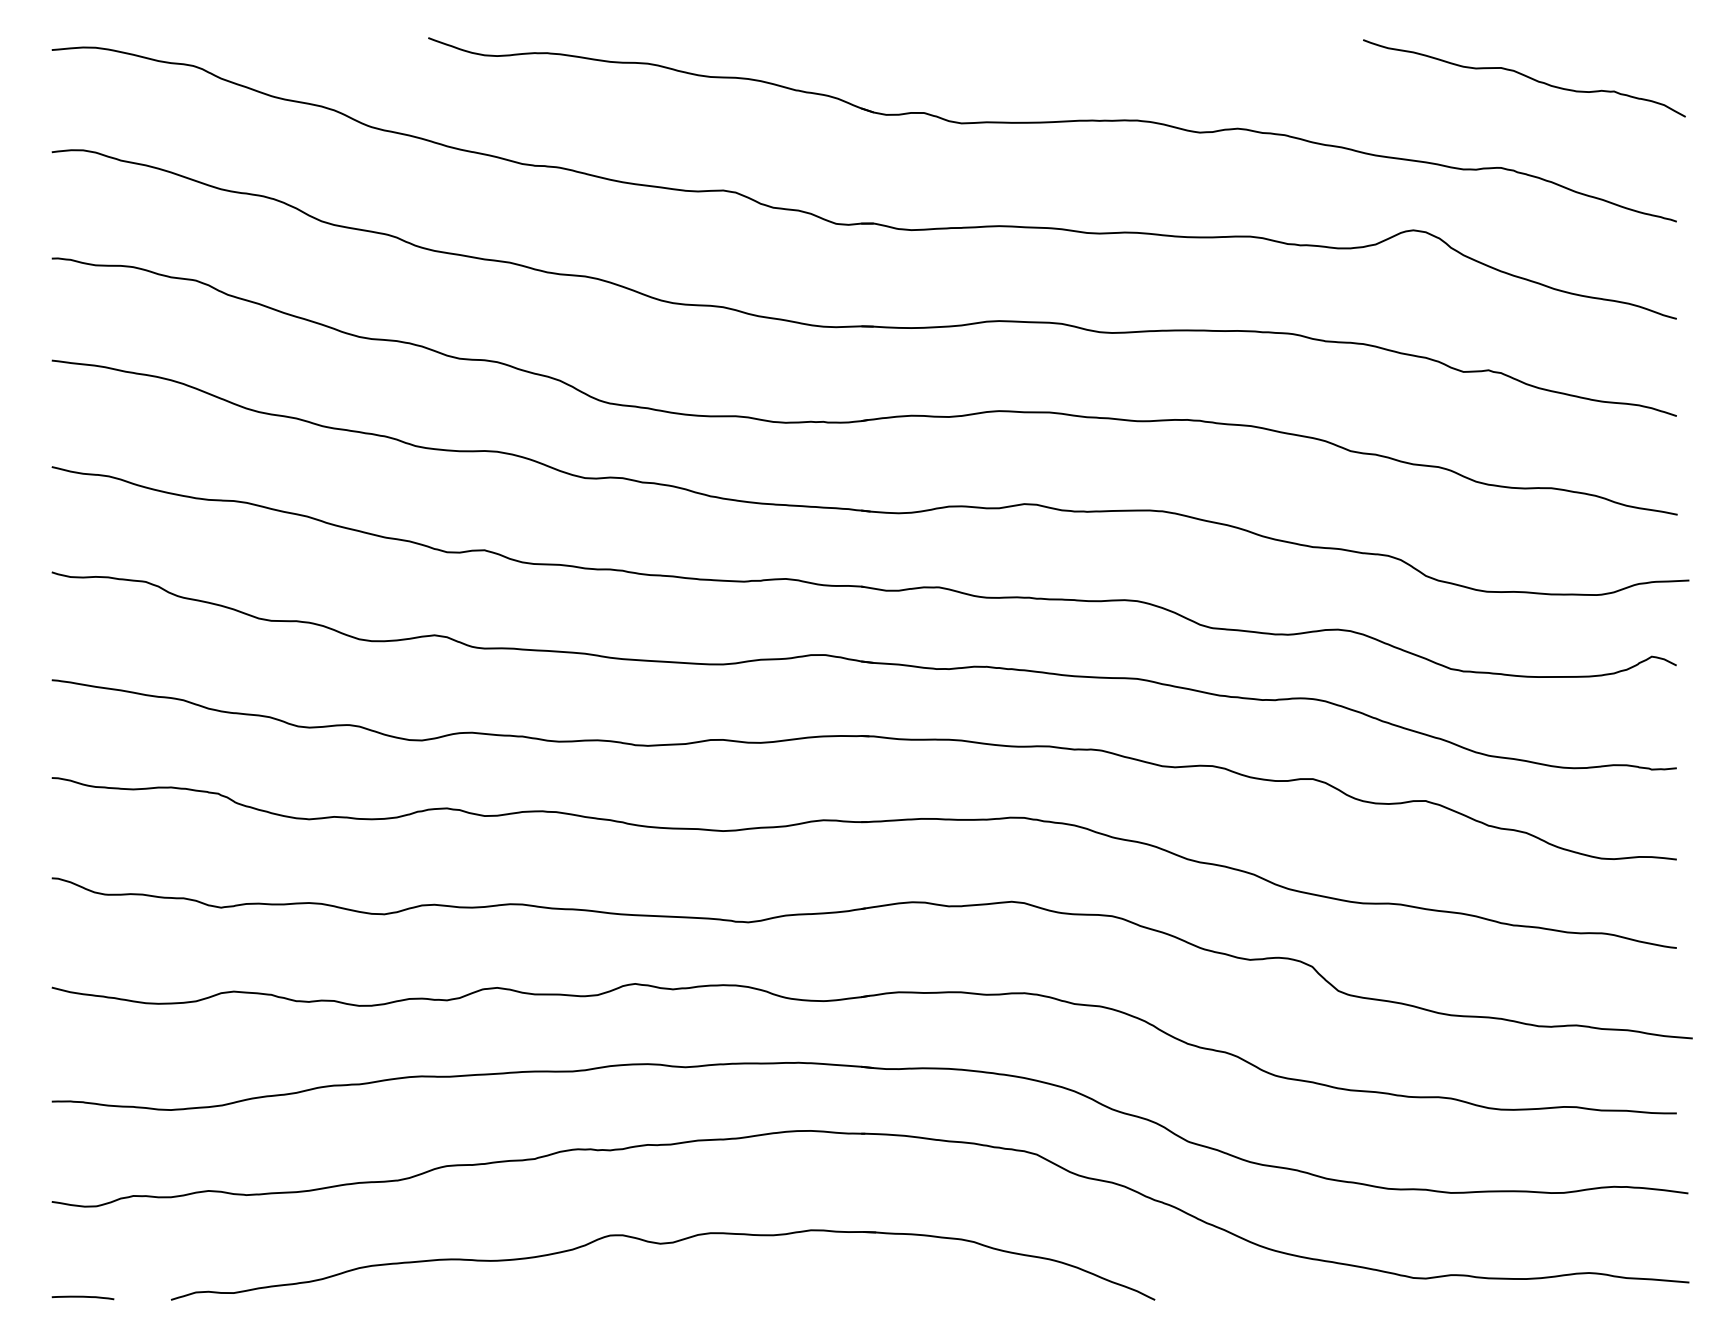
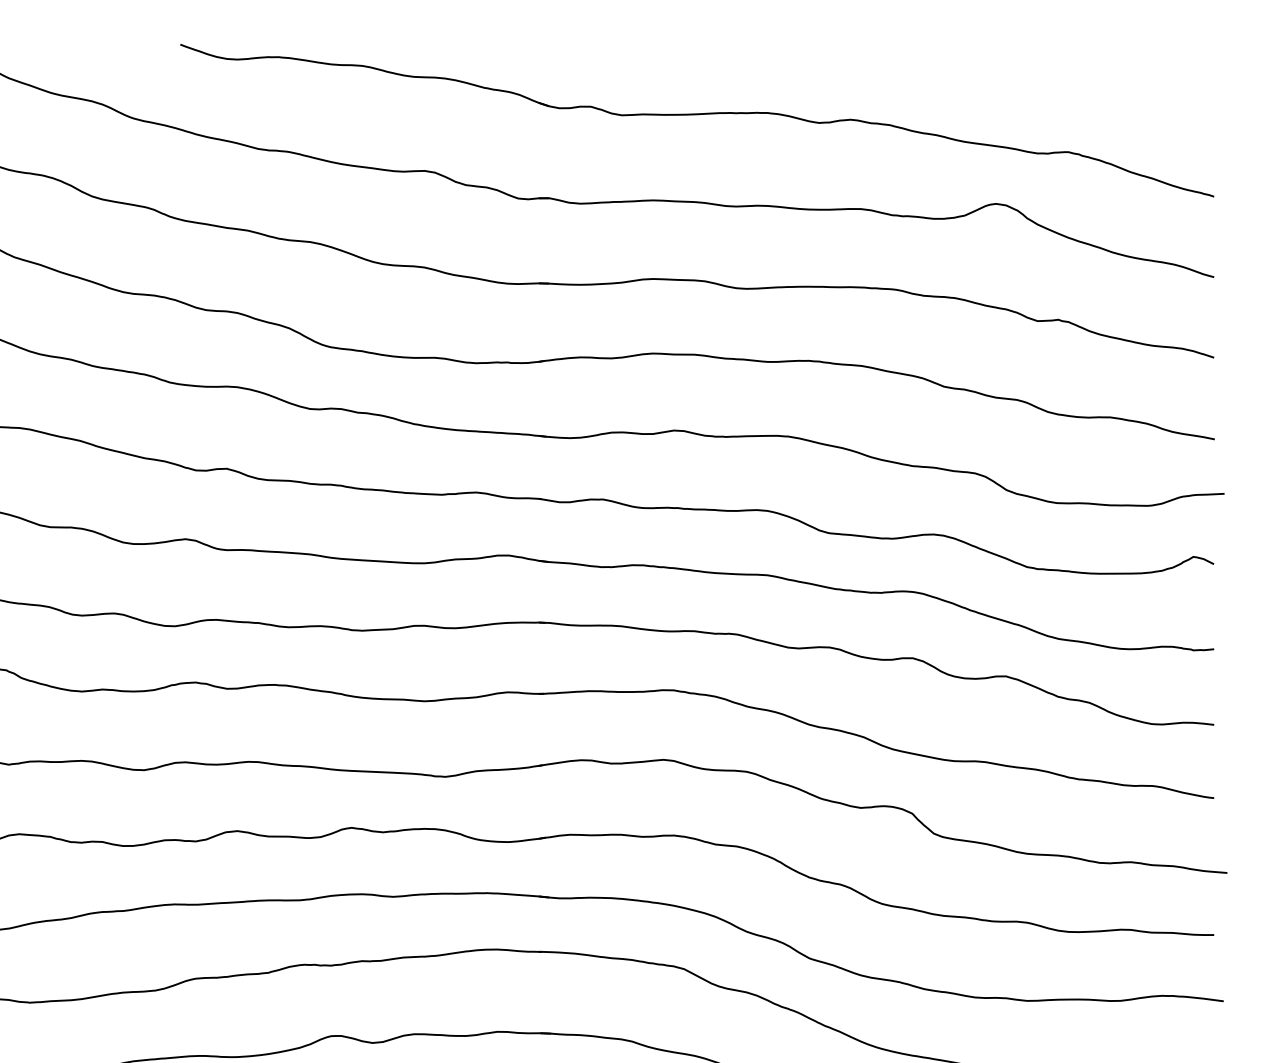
curve: (1524, 76) -> (1088, 76), removed

